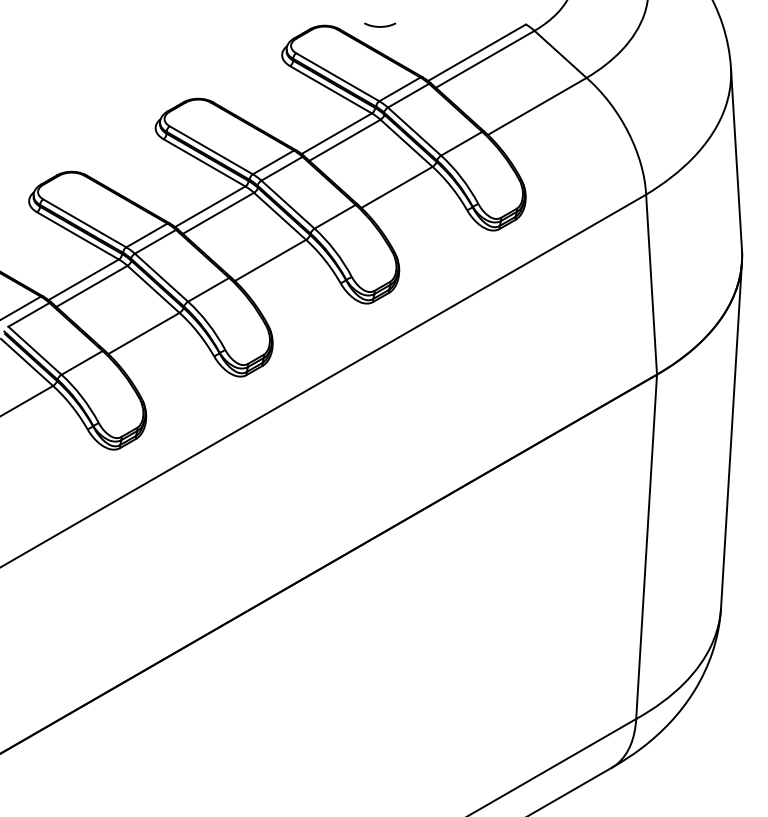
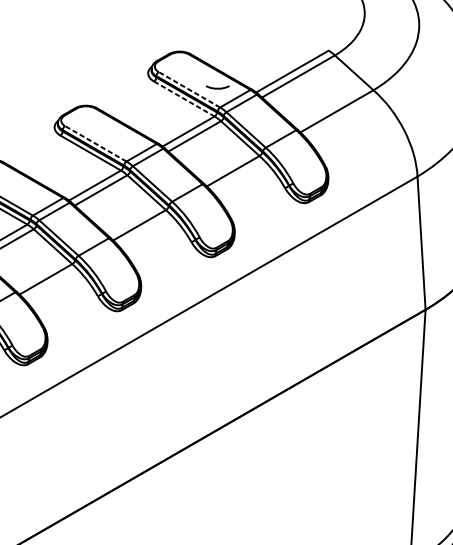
curve: (380, 26) -> (218, 88), moved
line: (337, 77) -> (189, 89), solid -> dashed
line: (331, 90) -> (184, 99), solid -> dashed
line: (211, 150) -> (95, 143), solid -> dashed

